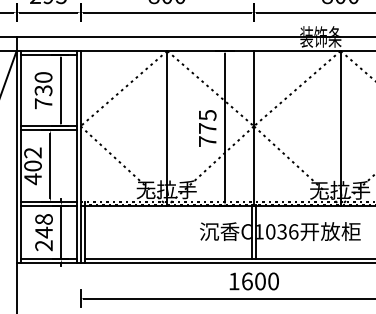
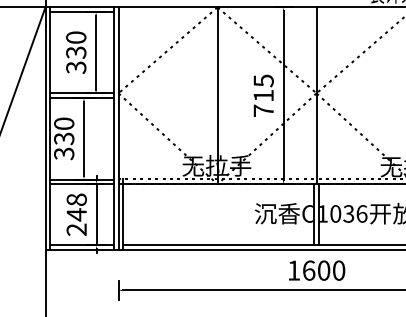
text: (43, 103) -> (76, 67), 730 -> 330
text: (207, 128) -> (263, 95), 775 -> 715
text: (32, 166) -> (63, 139), 402 -> 330

